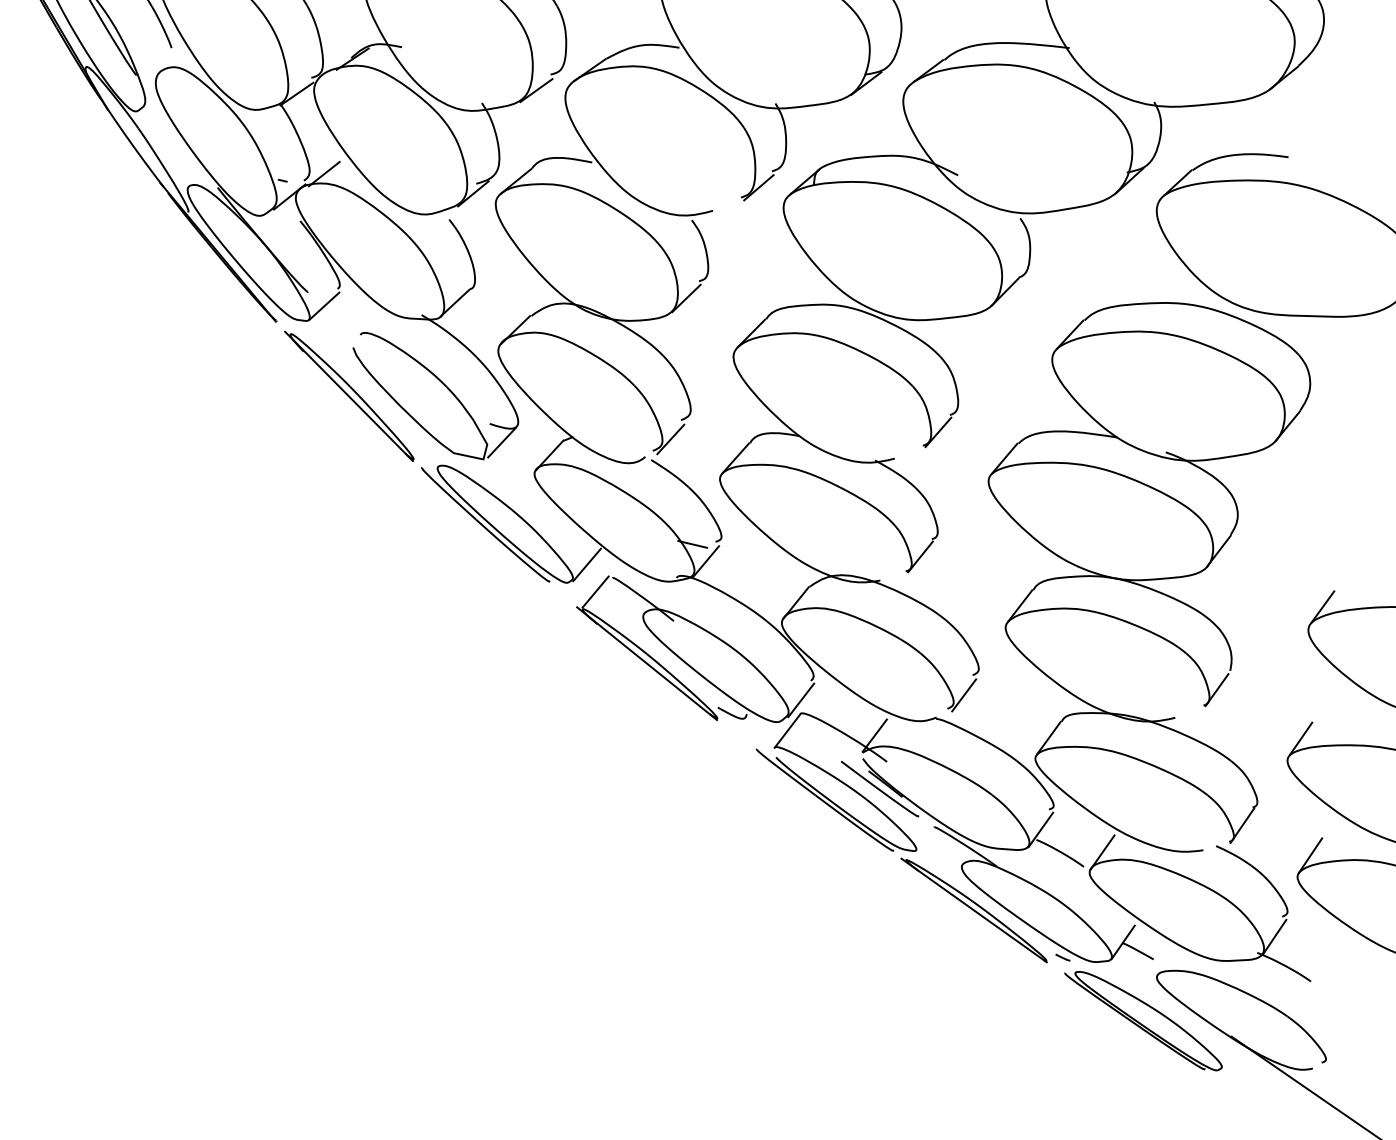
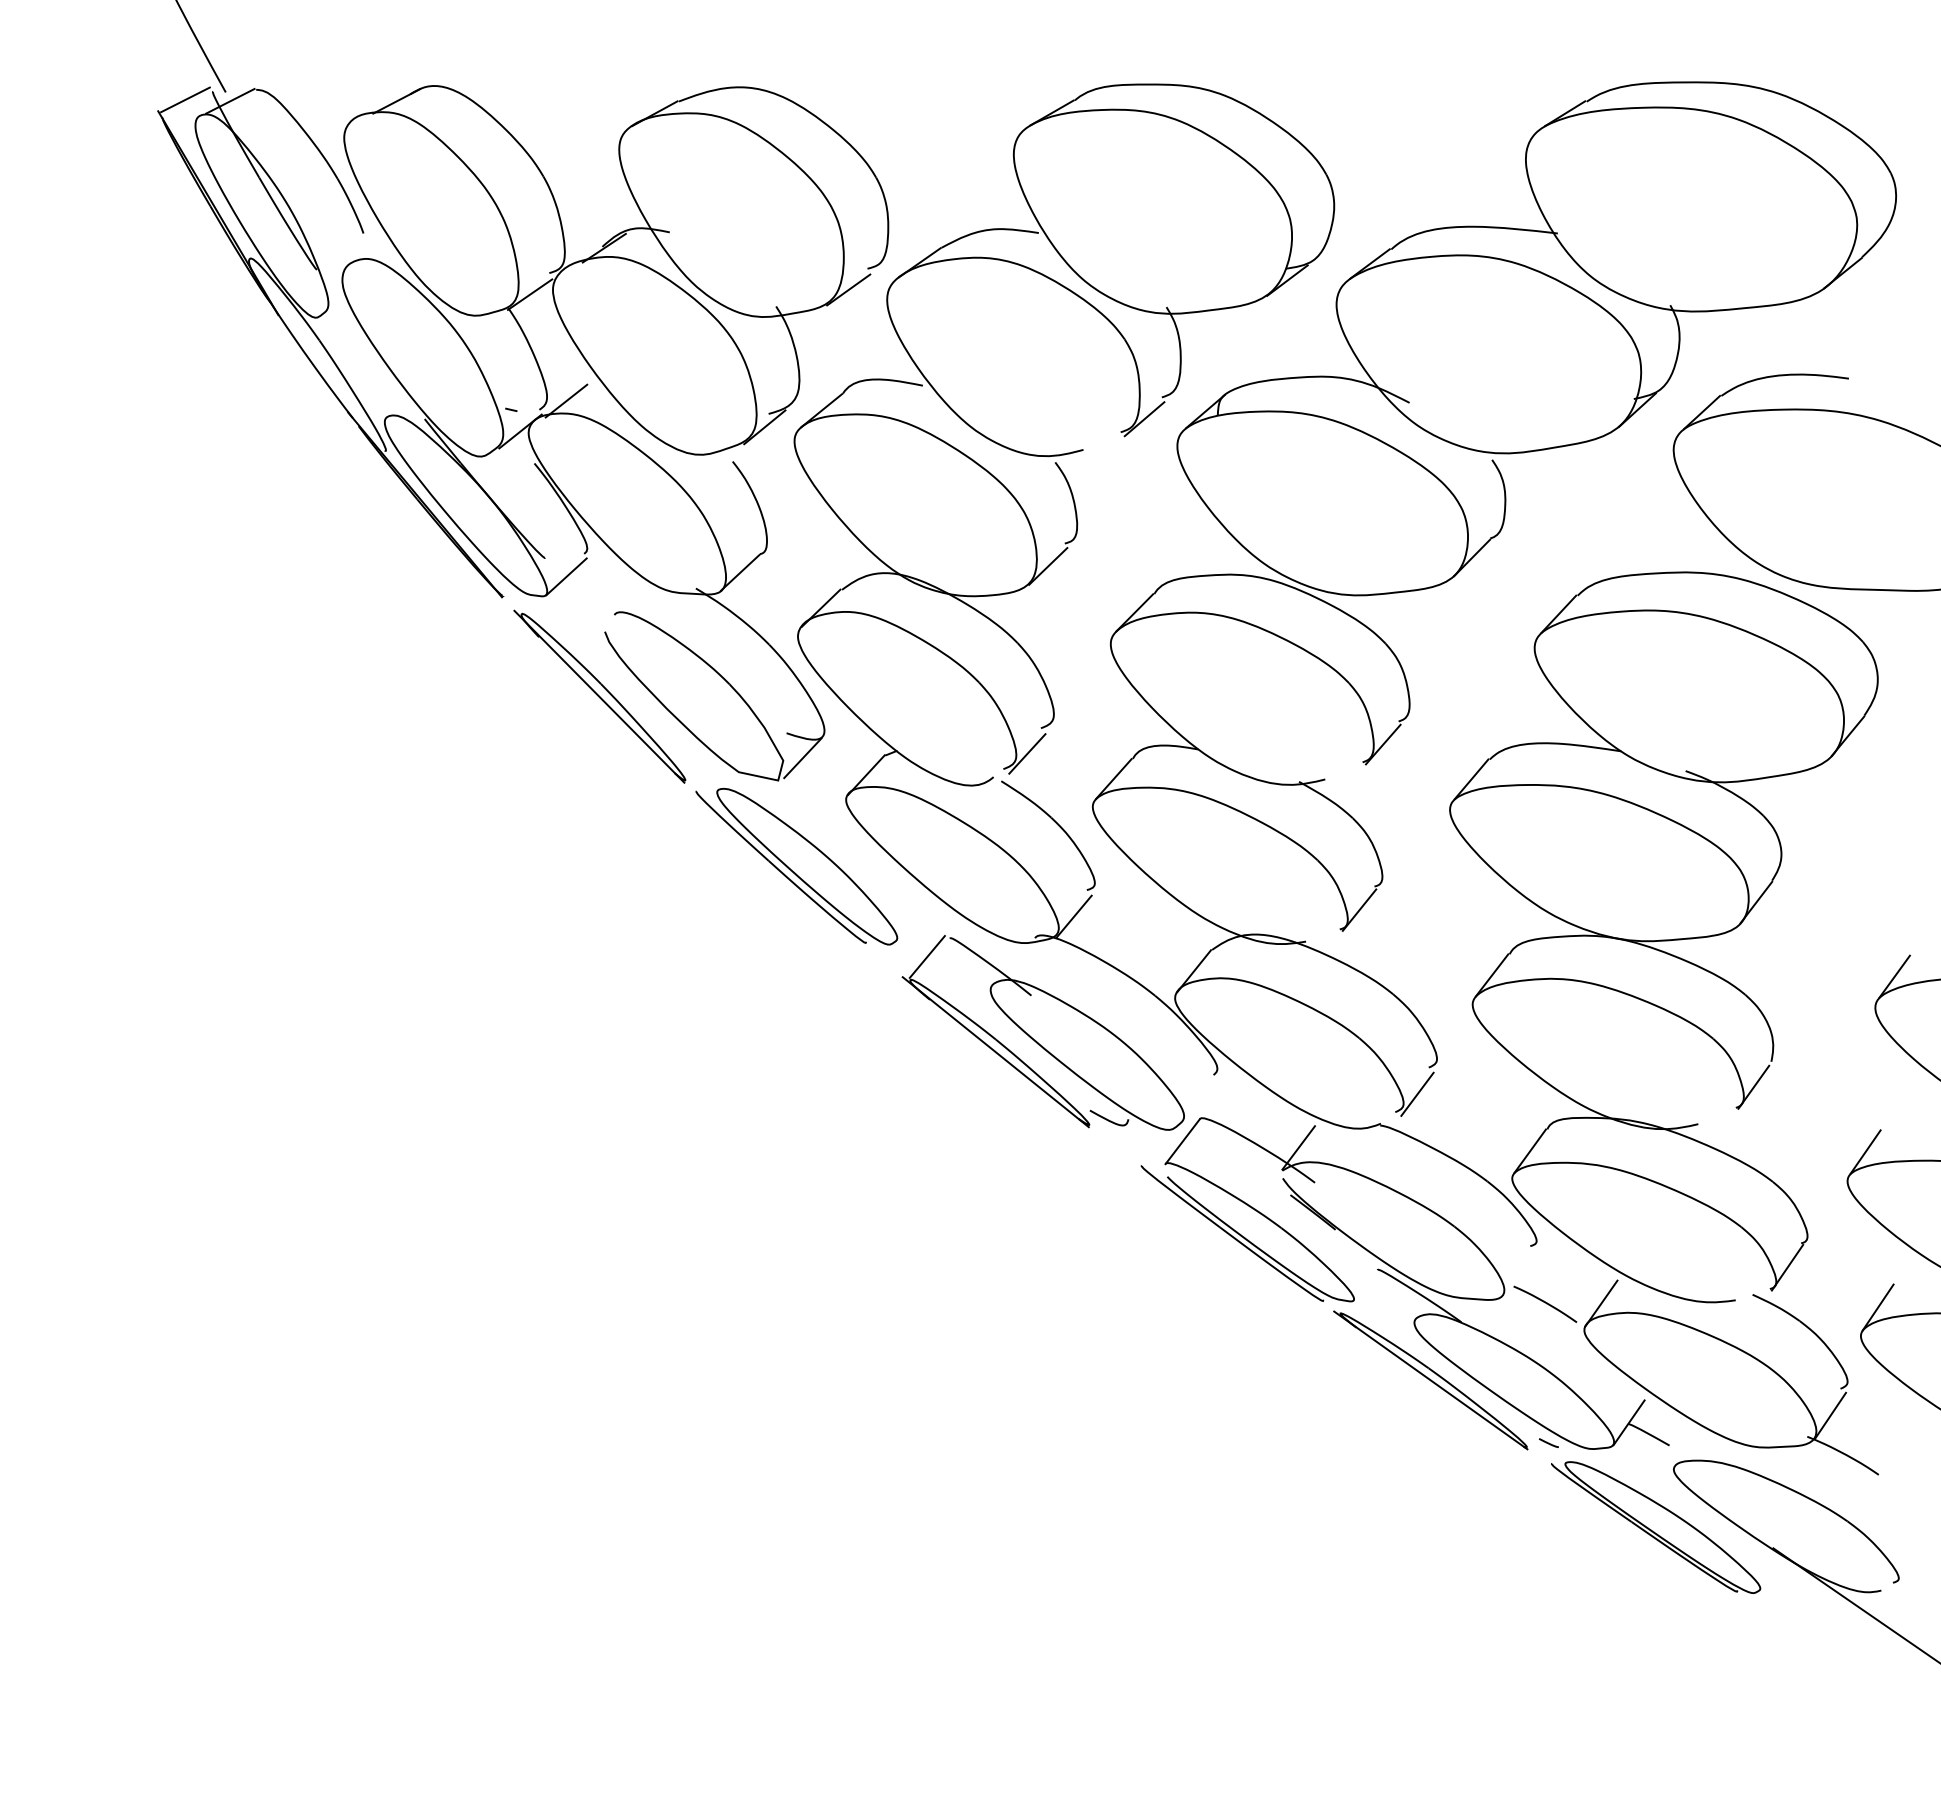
line: (692, 544) -> (1056, 893), removed
line: (586, 564) -> (915, 920), removed
line: (800, 700) -> (1200, 1100), removed
curve: (879, 788) -> (1304, 1218), removed
line: (1040, 830) -> (1519, 1273), removed

